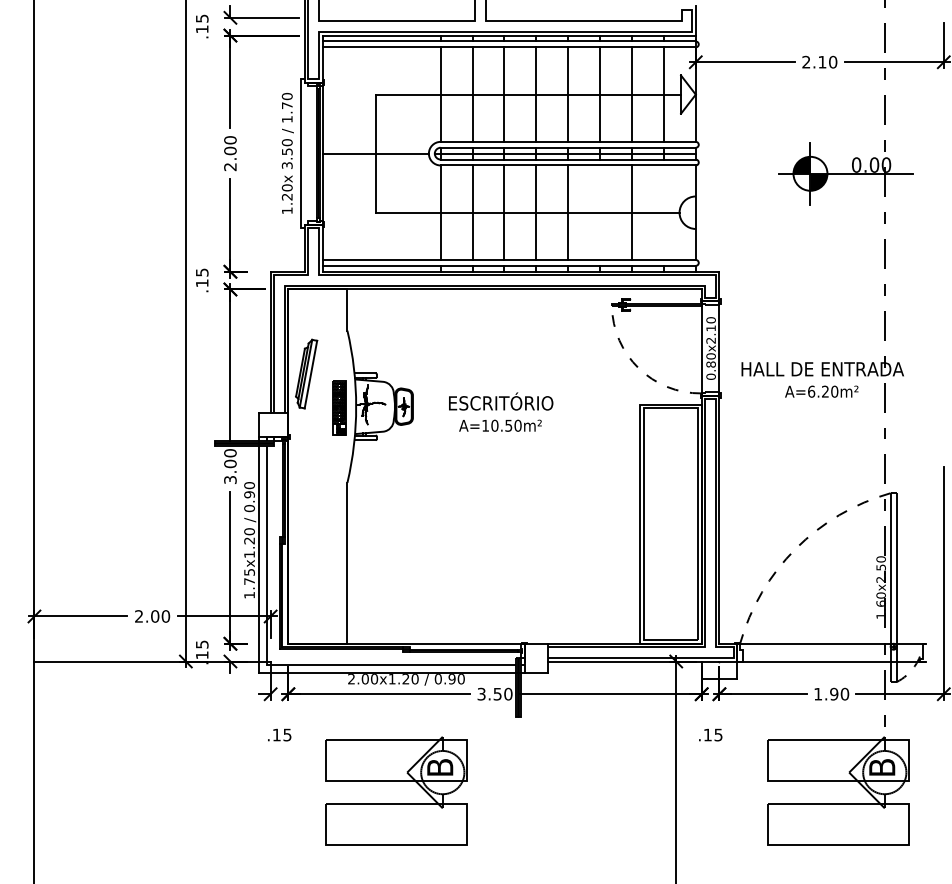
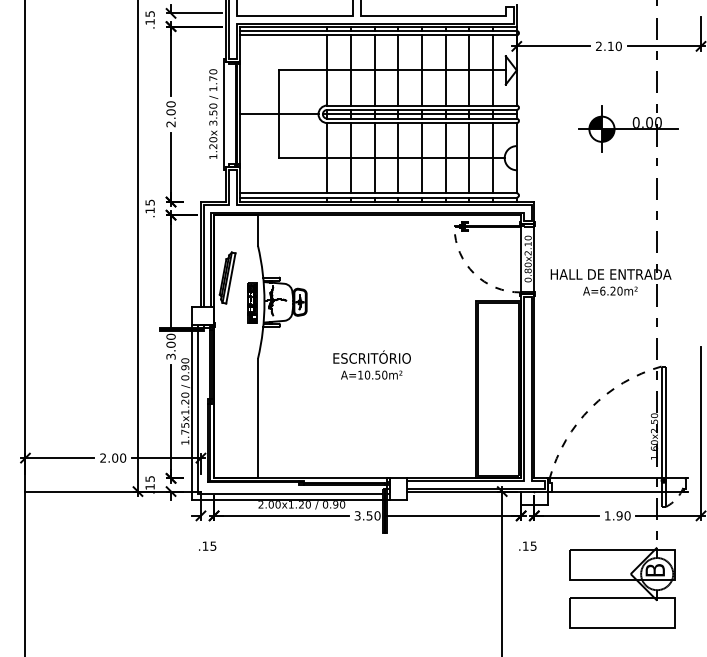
line: (600, 212) -> (445, 158), added
line: (663, 212) -> (492, 158), added
text: (501, 411) -> (372, 364), moved
part: (396, 781) -> (294, 580), removed

